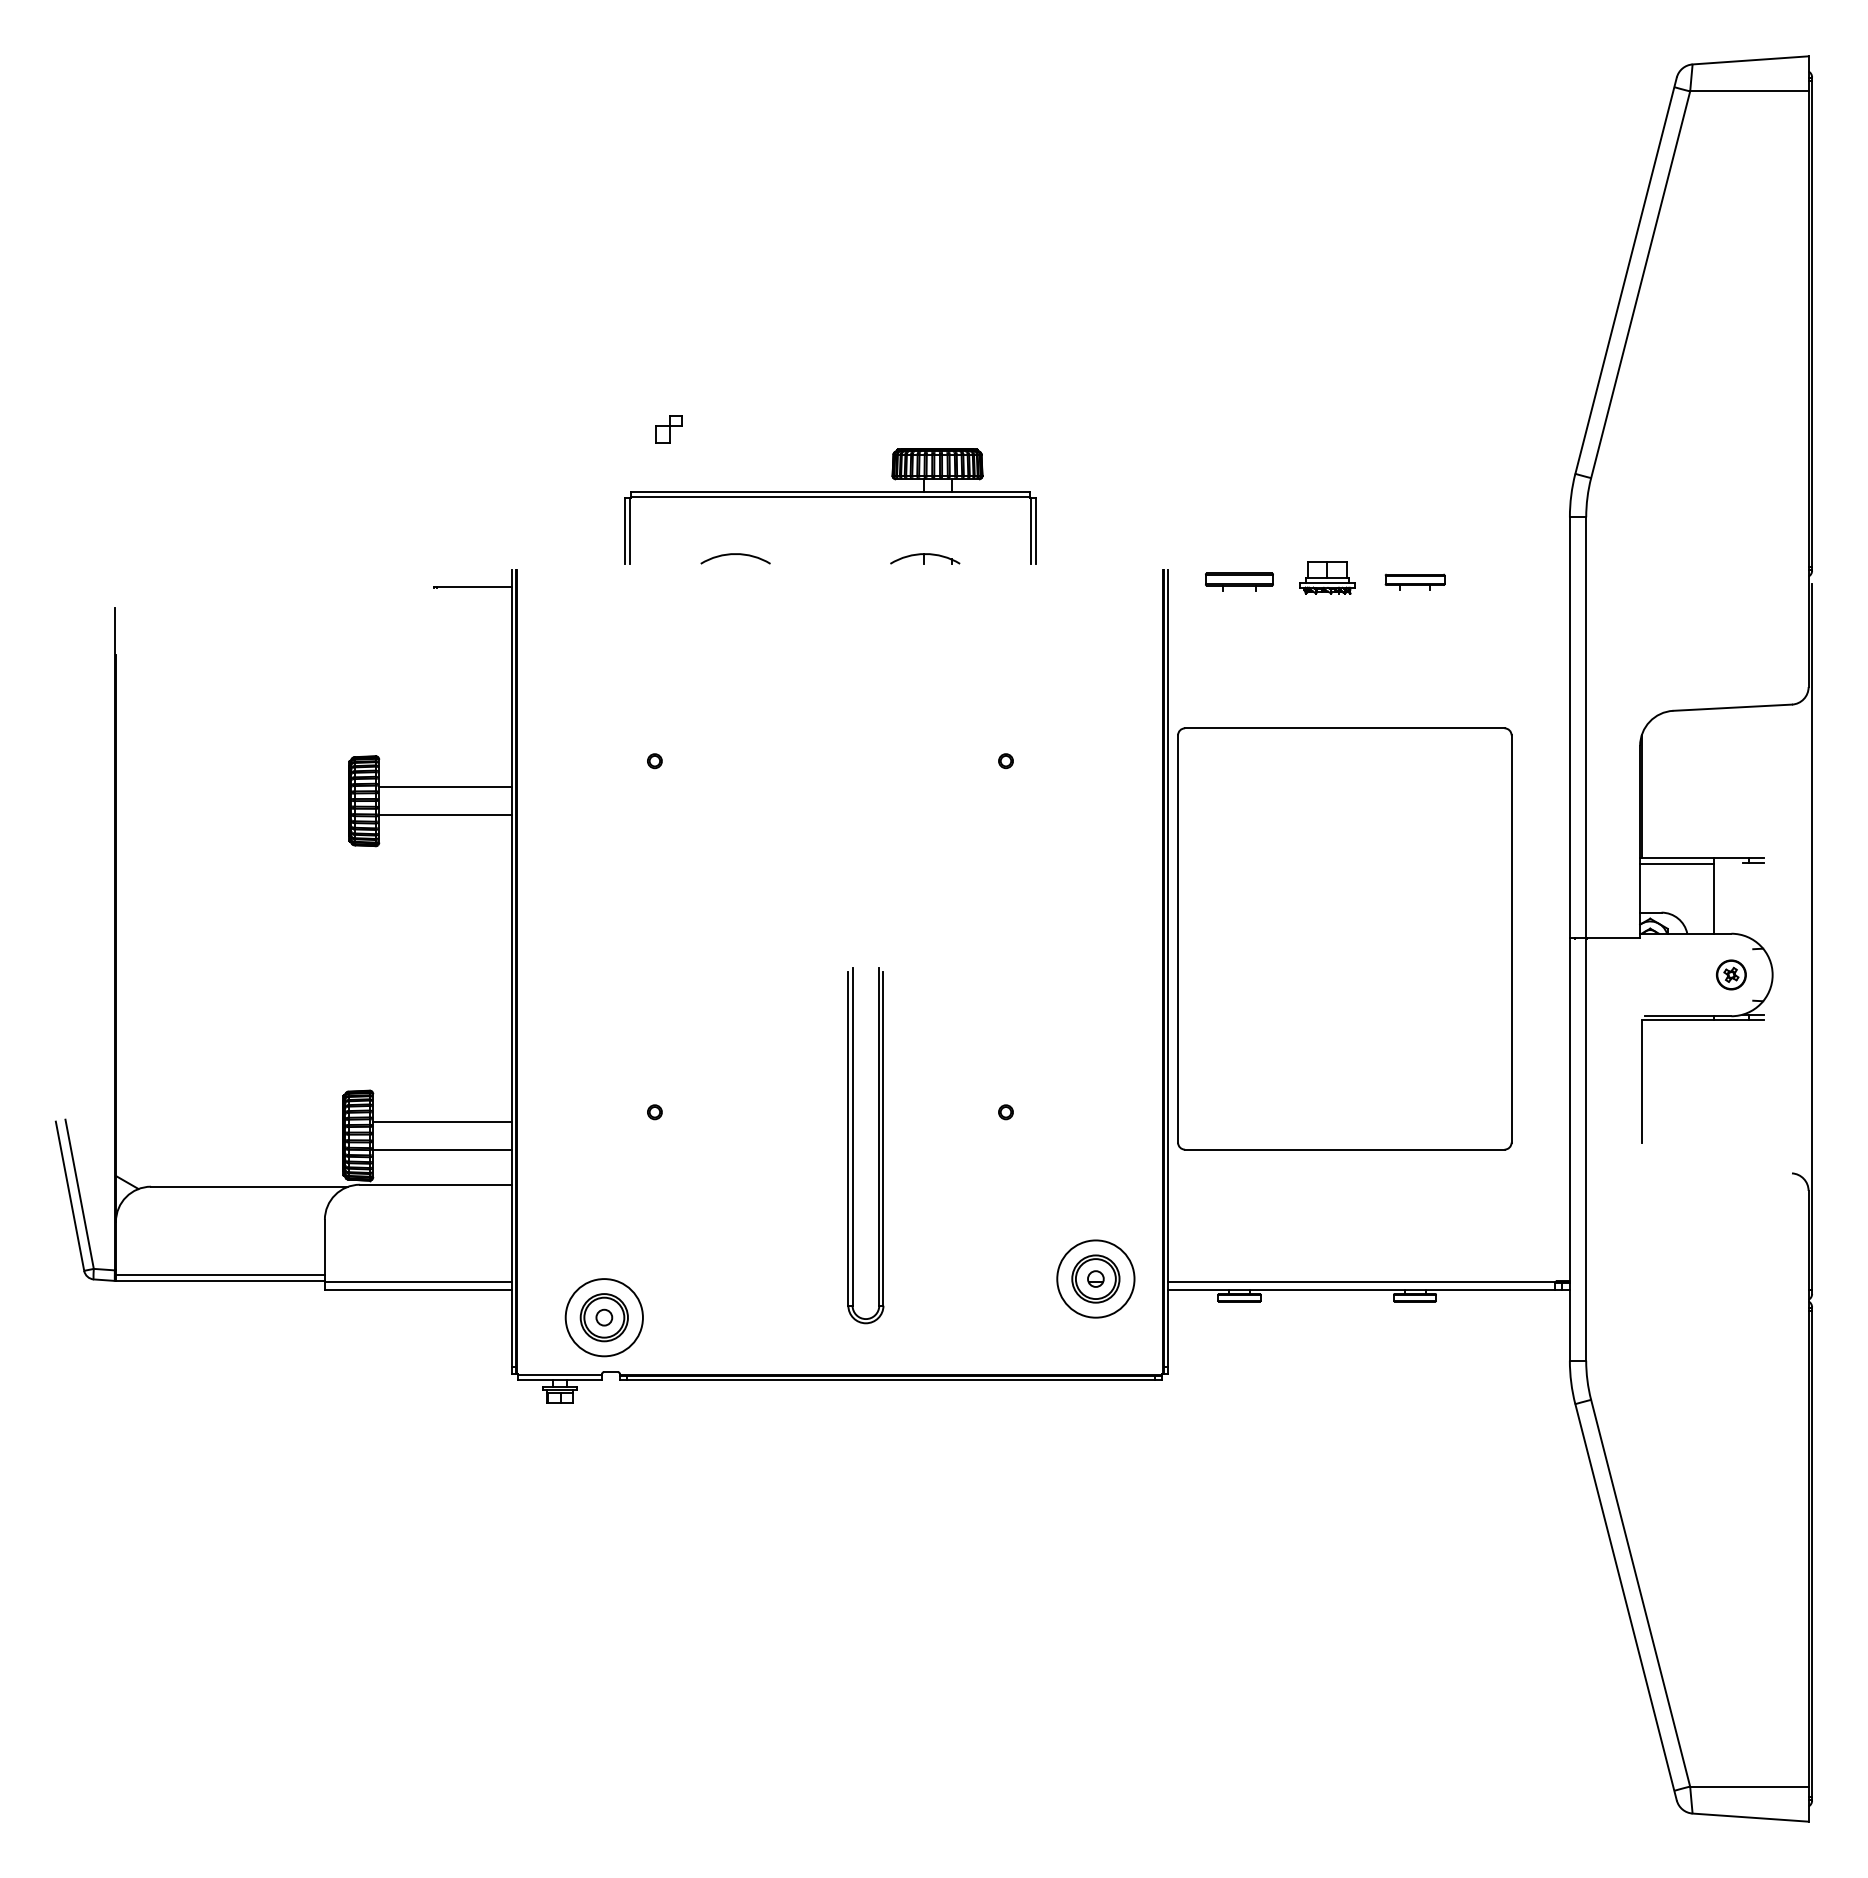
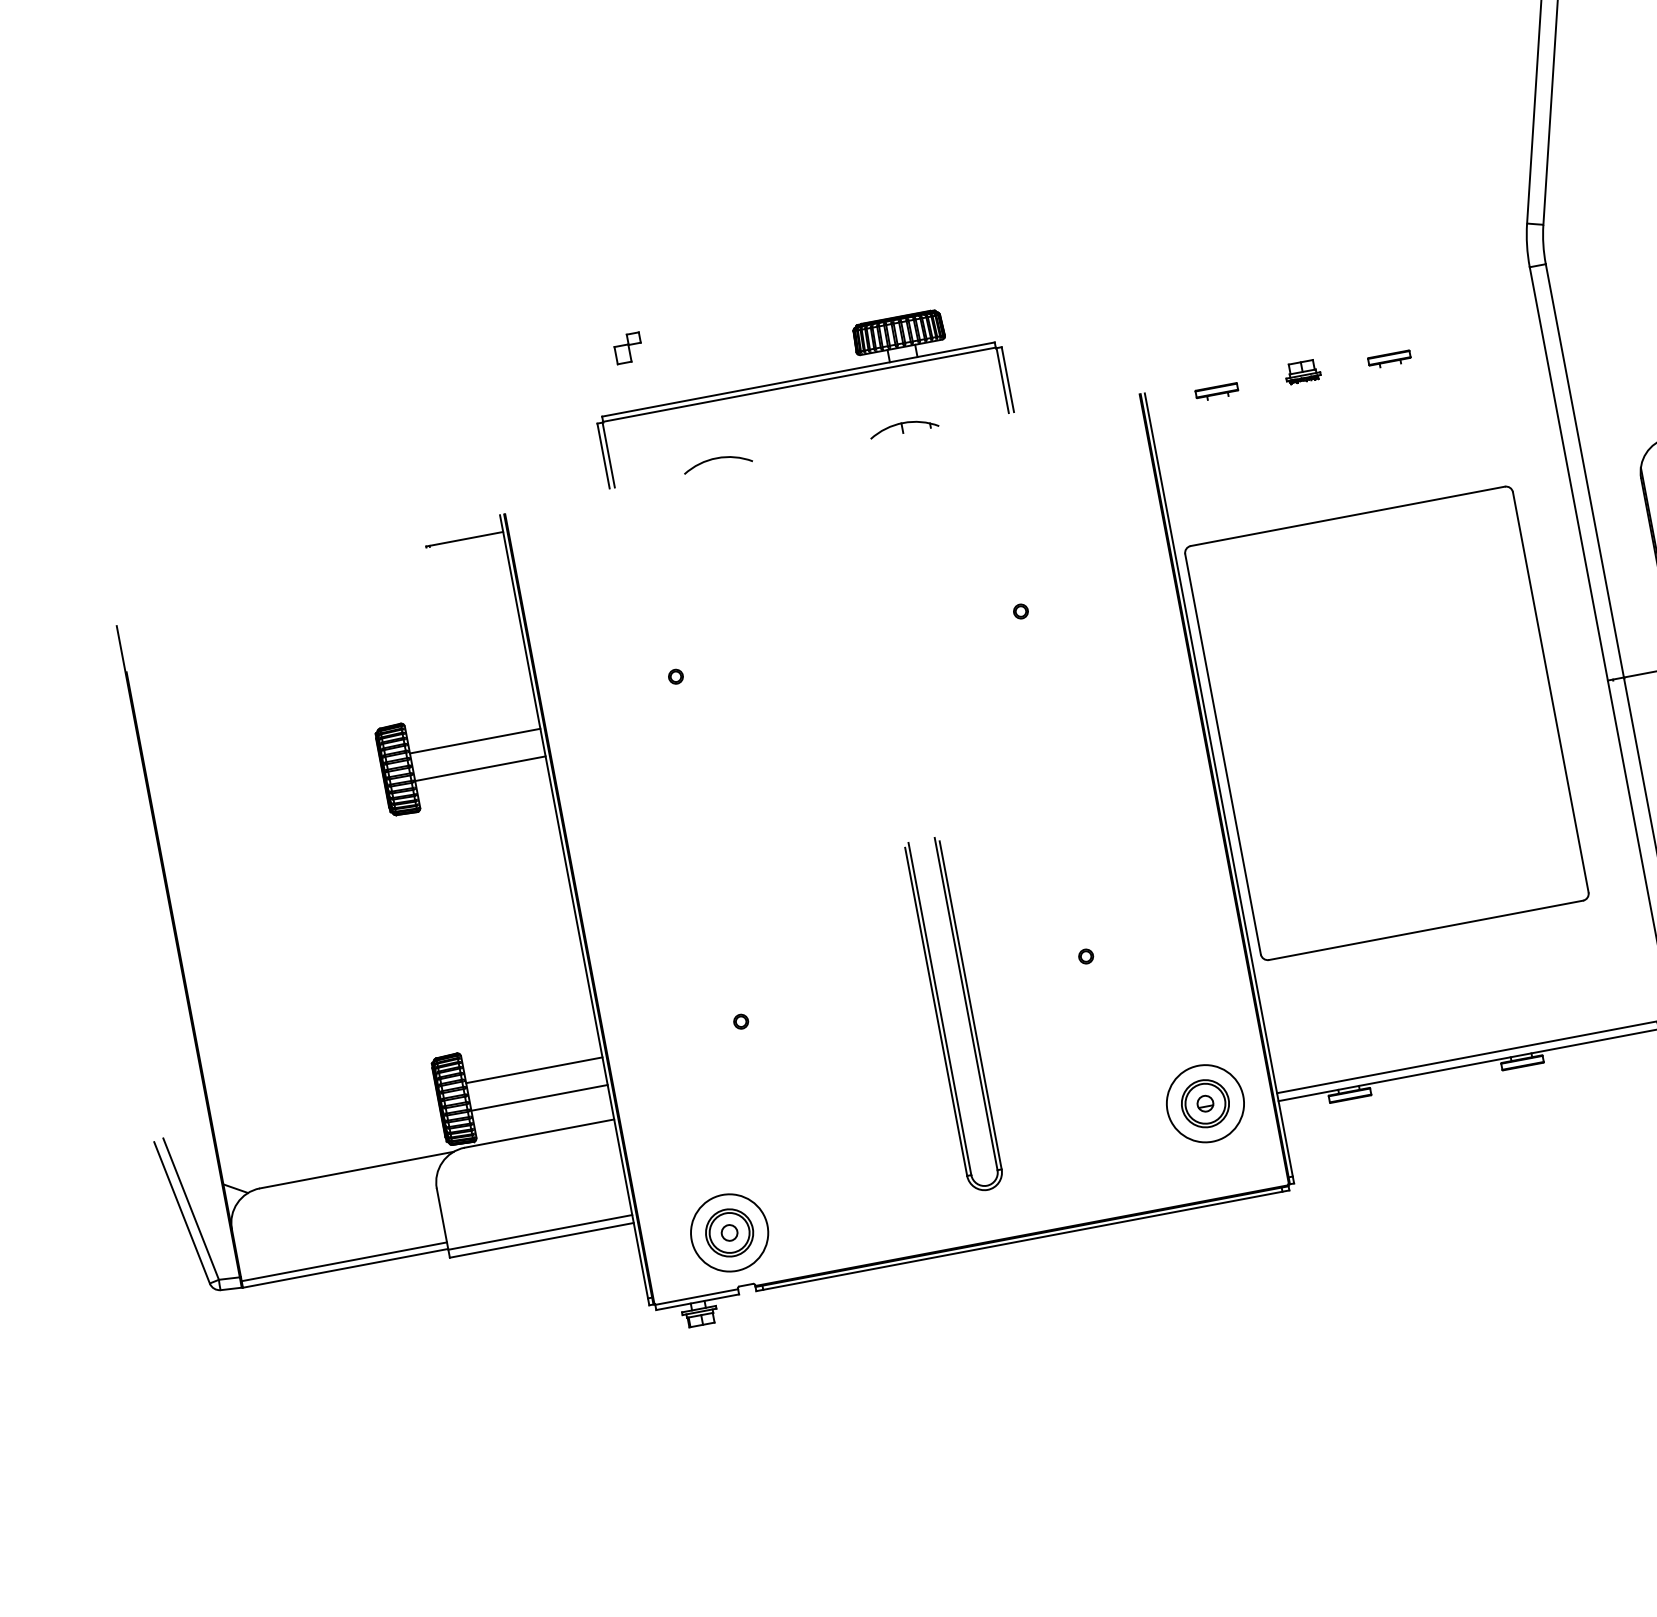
part: (1326, 578) -> (1301, 372), size x0.62
part: (1239, 581) -> (1217, 391), size x0.62
part: (1414, 581) -> (1389, 359), size x0.71

